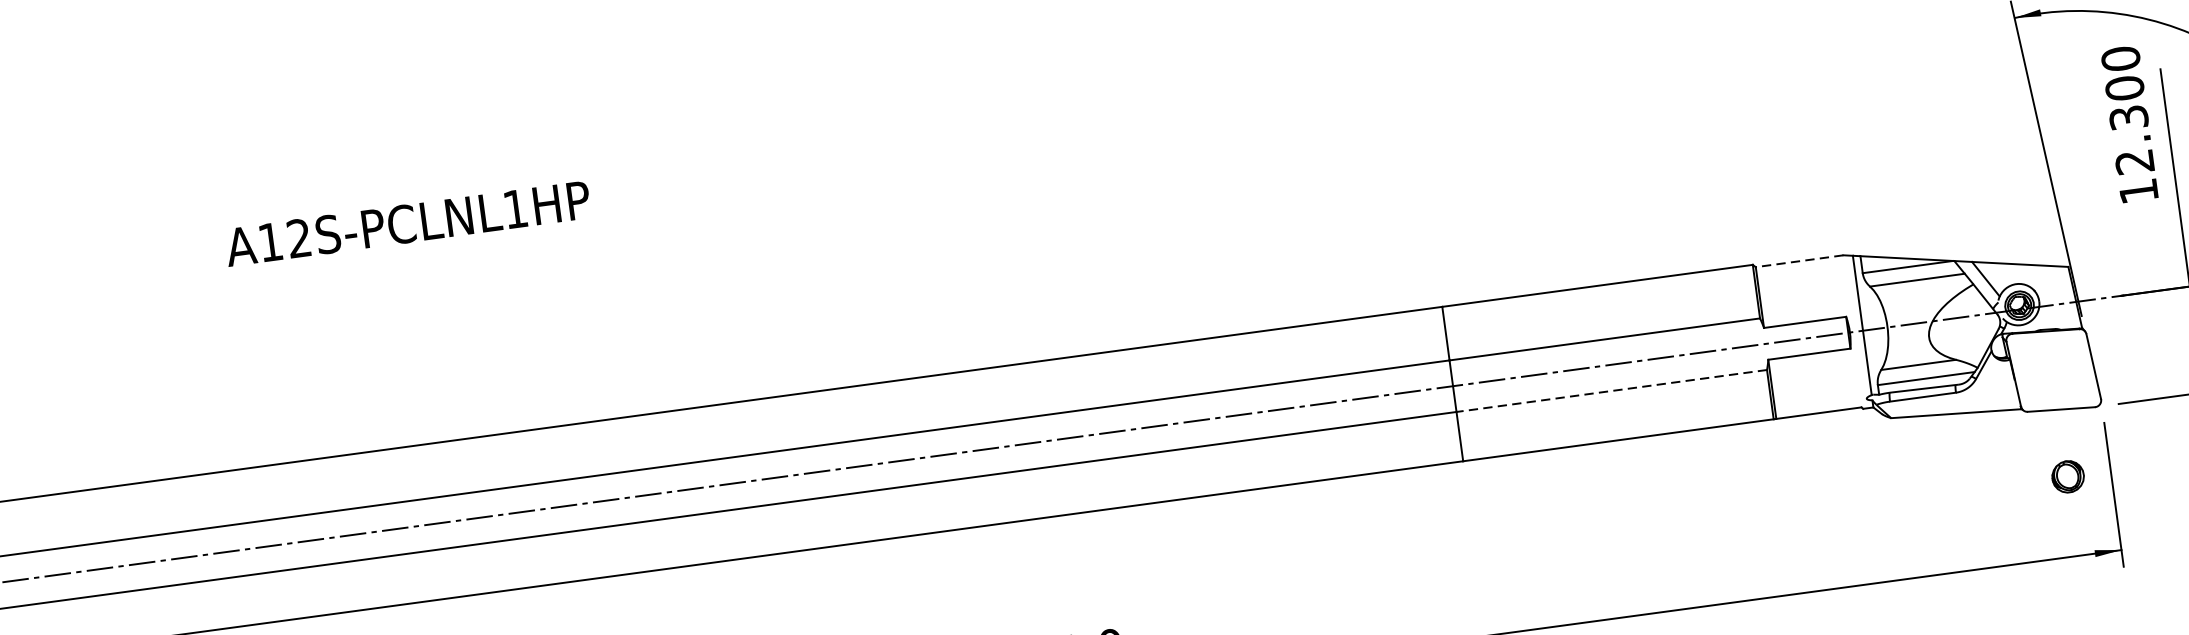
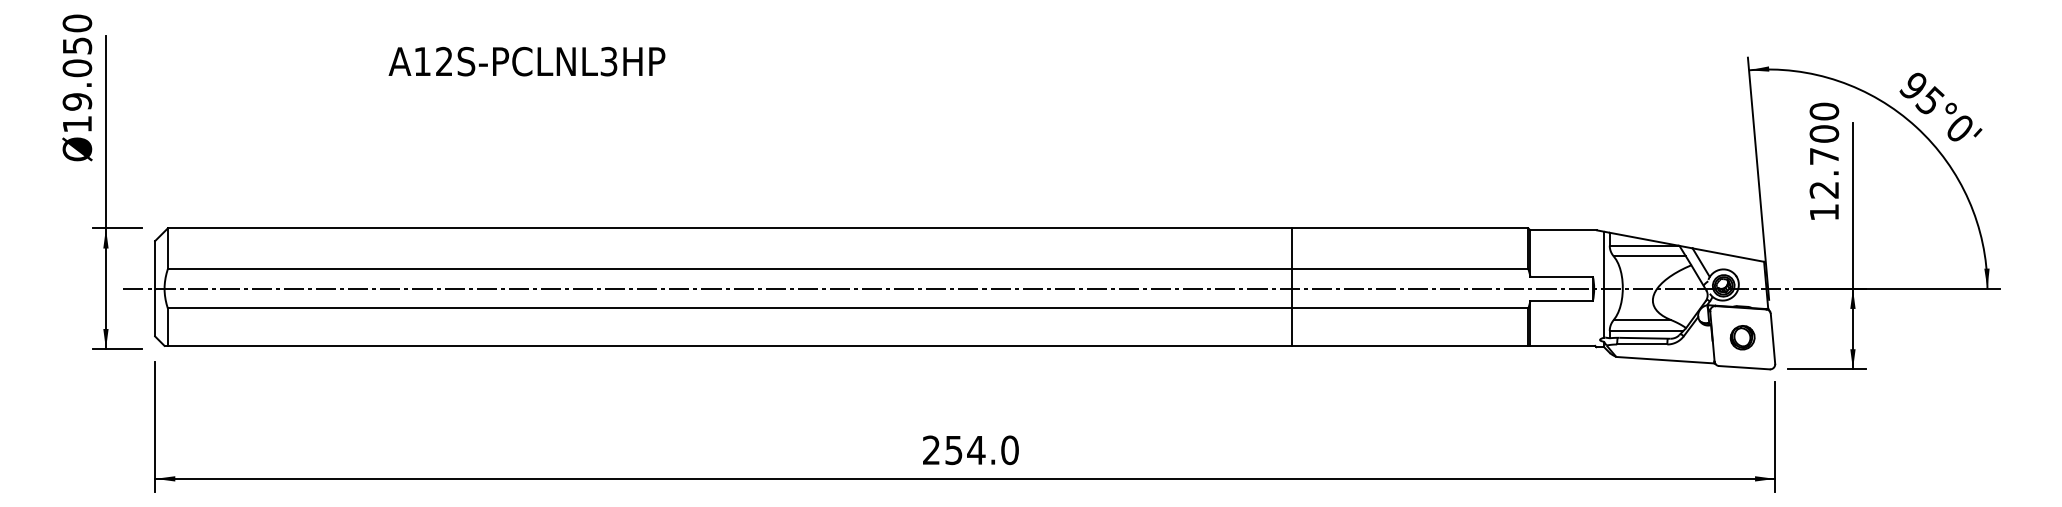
text: (2128, 117) -> (1824, 156), 12.300 -> 12.700
text: (514, 209) -> (608, 61), A12S-PCLNL1HP -> A12S-PCLNL3HP
line: (1799, 261) -> (1563, 230), dashed -> solid
line: (1610, 391) -> (1409, 308), dashed -> solid
part: (2067, 476) -> (1742, 337), moved

